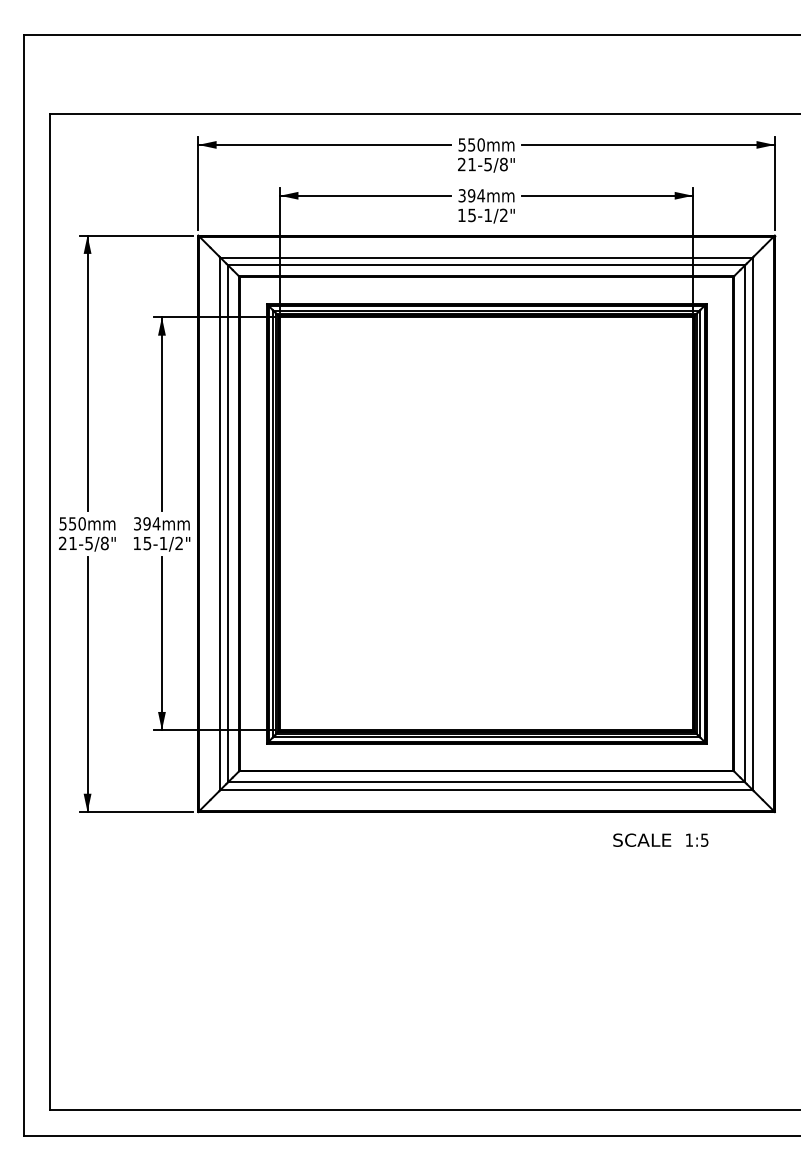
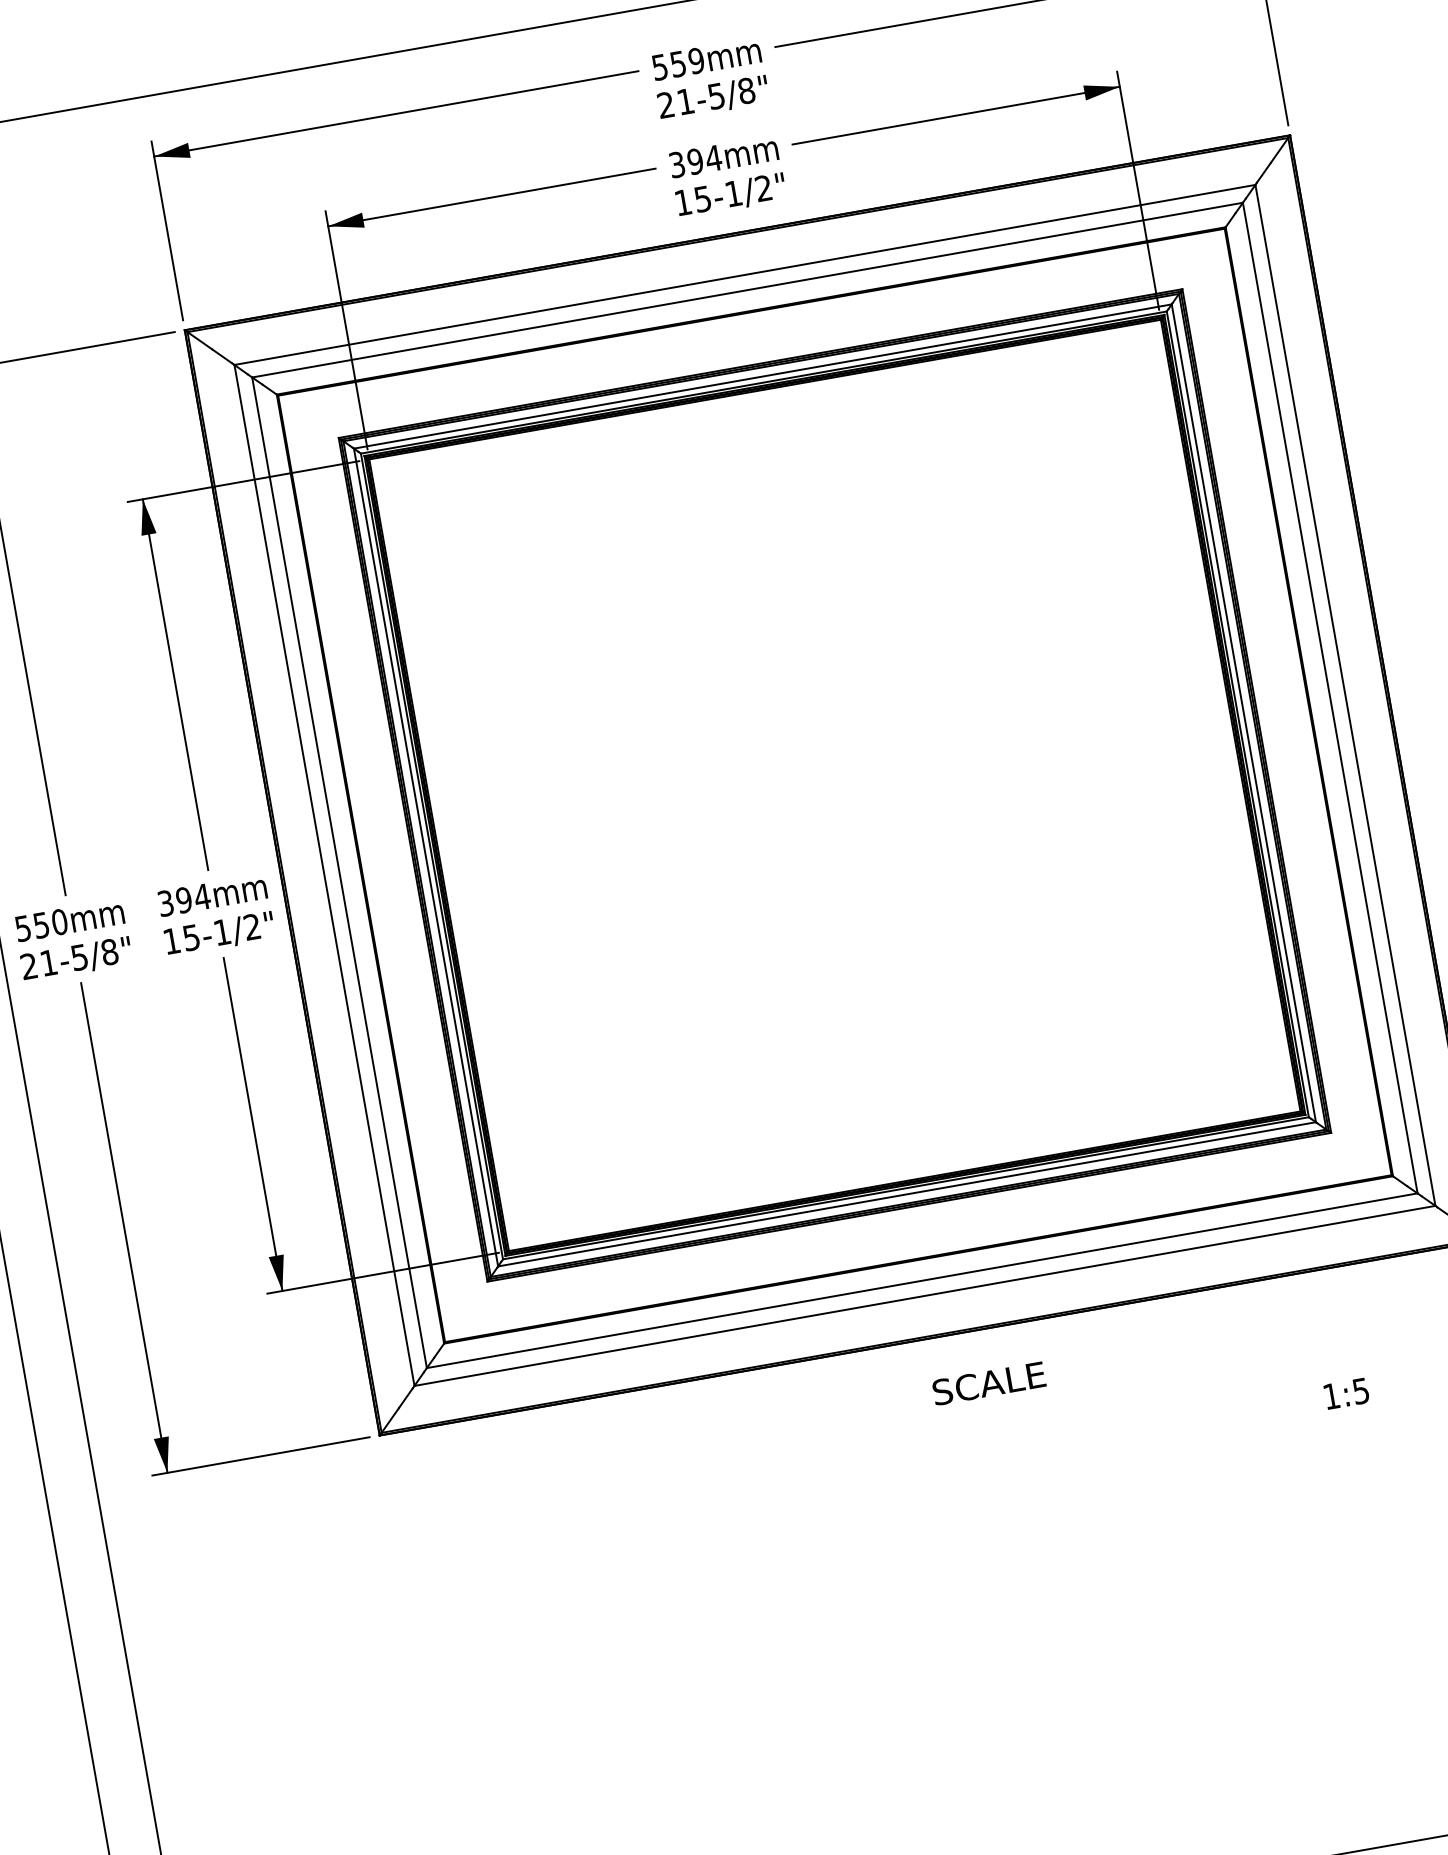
text: (480, 144) -> (695, 60), 550 -> 559
text: (642, 839) -> (989, 1382), moved
text: (697, 839) -> (1346, 1392), moved

